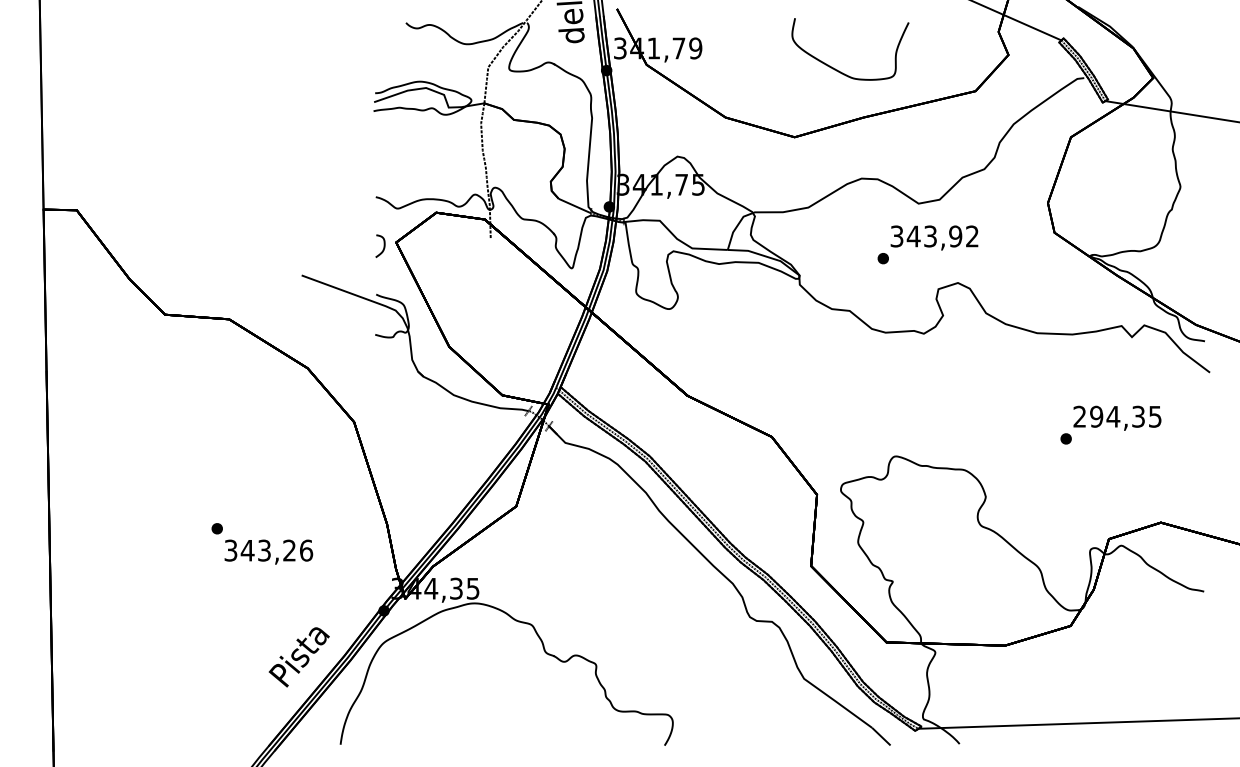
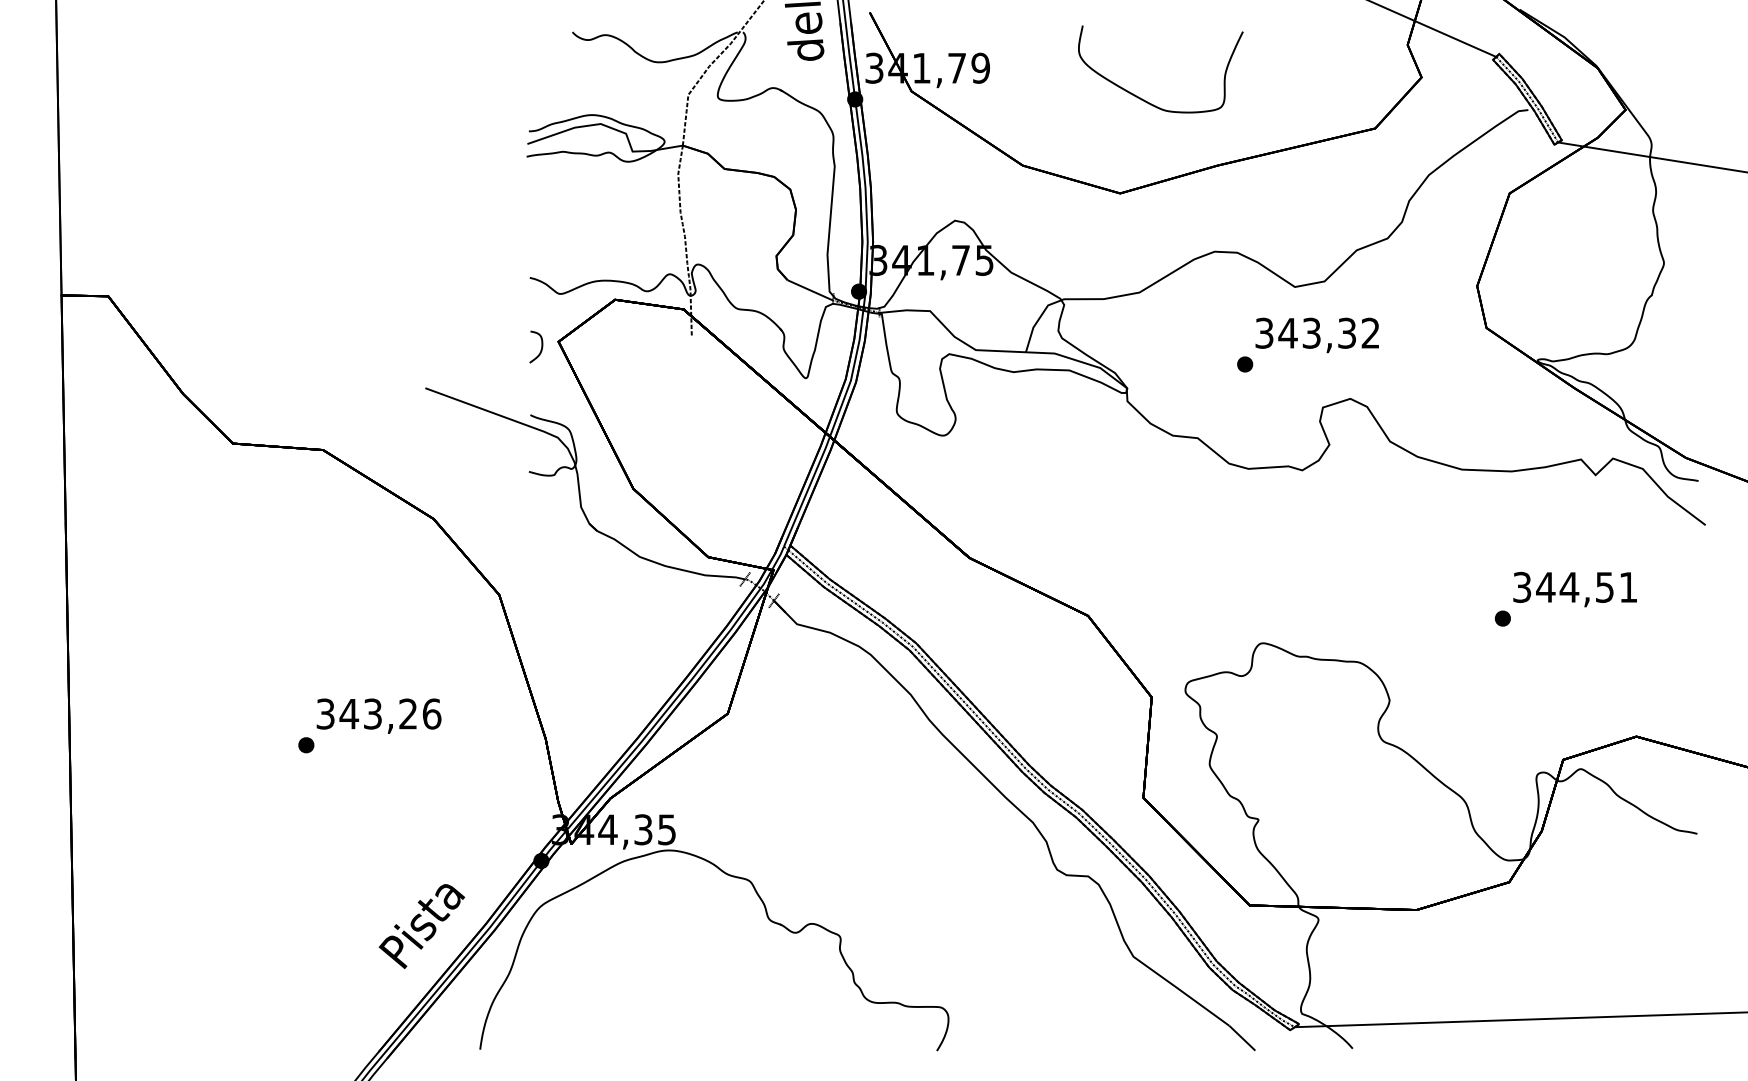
curve: (839, 70) -> (1145, 99), moved
text: (955, 236) -> (1346, 333), 343,92 -> 343,32
text: (1117, 416) -> (1575, 587), 294,35 -> 344,51
text: (268, 551) -> (378, 715), moved

